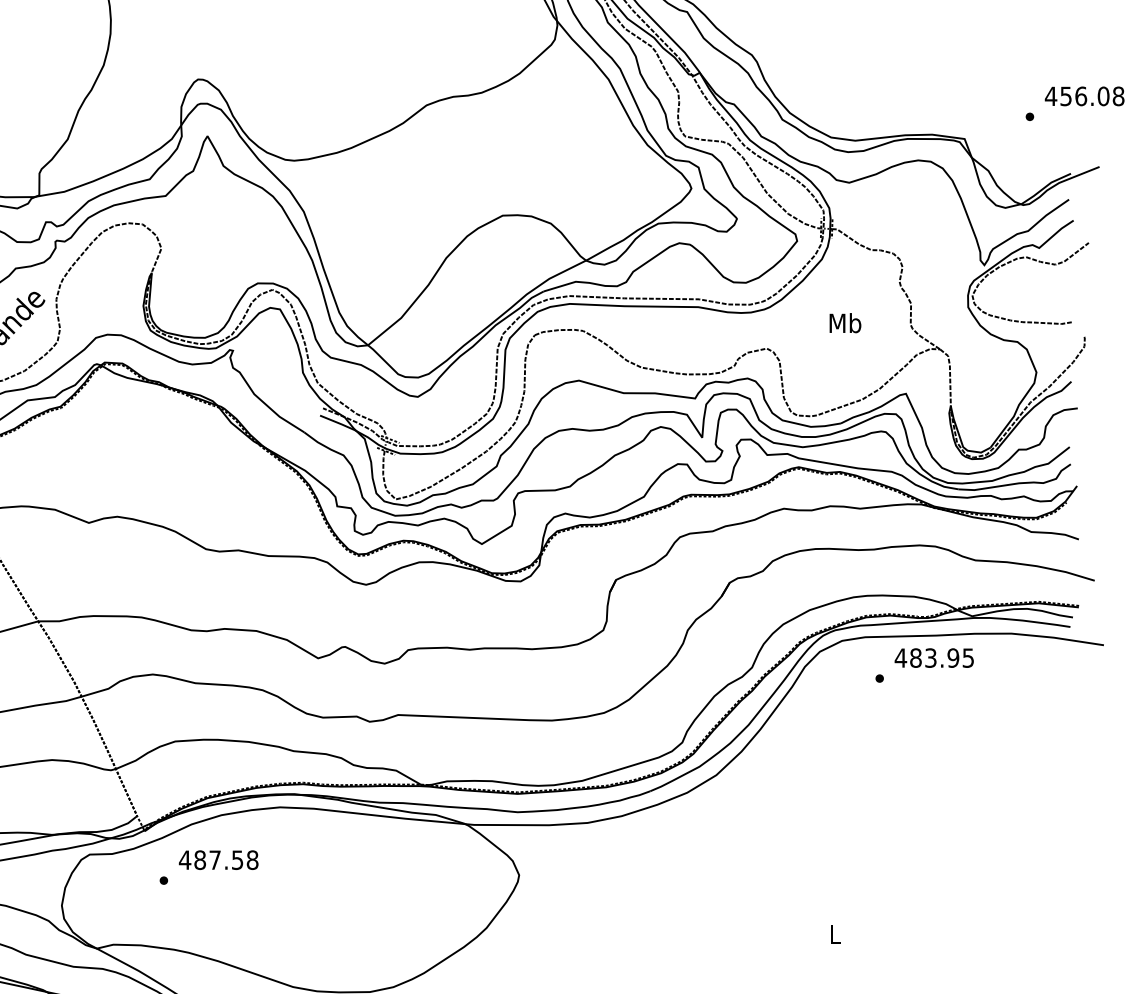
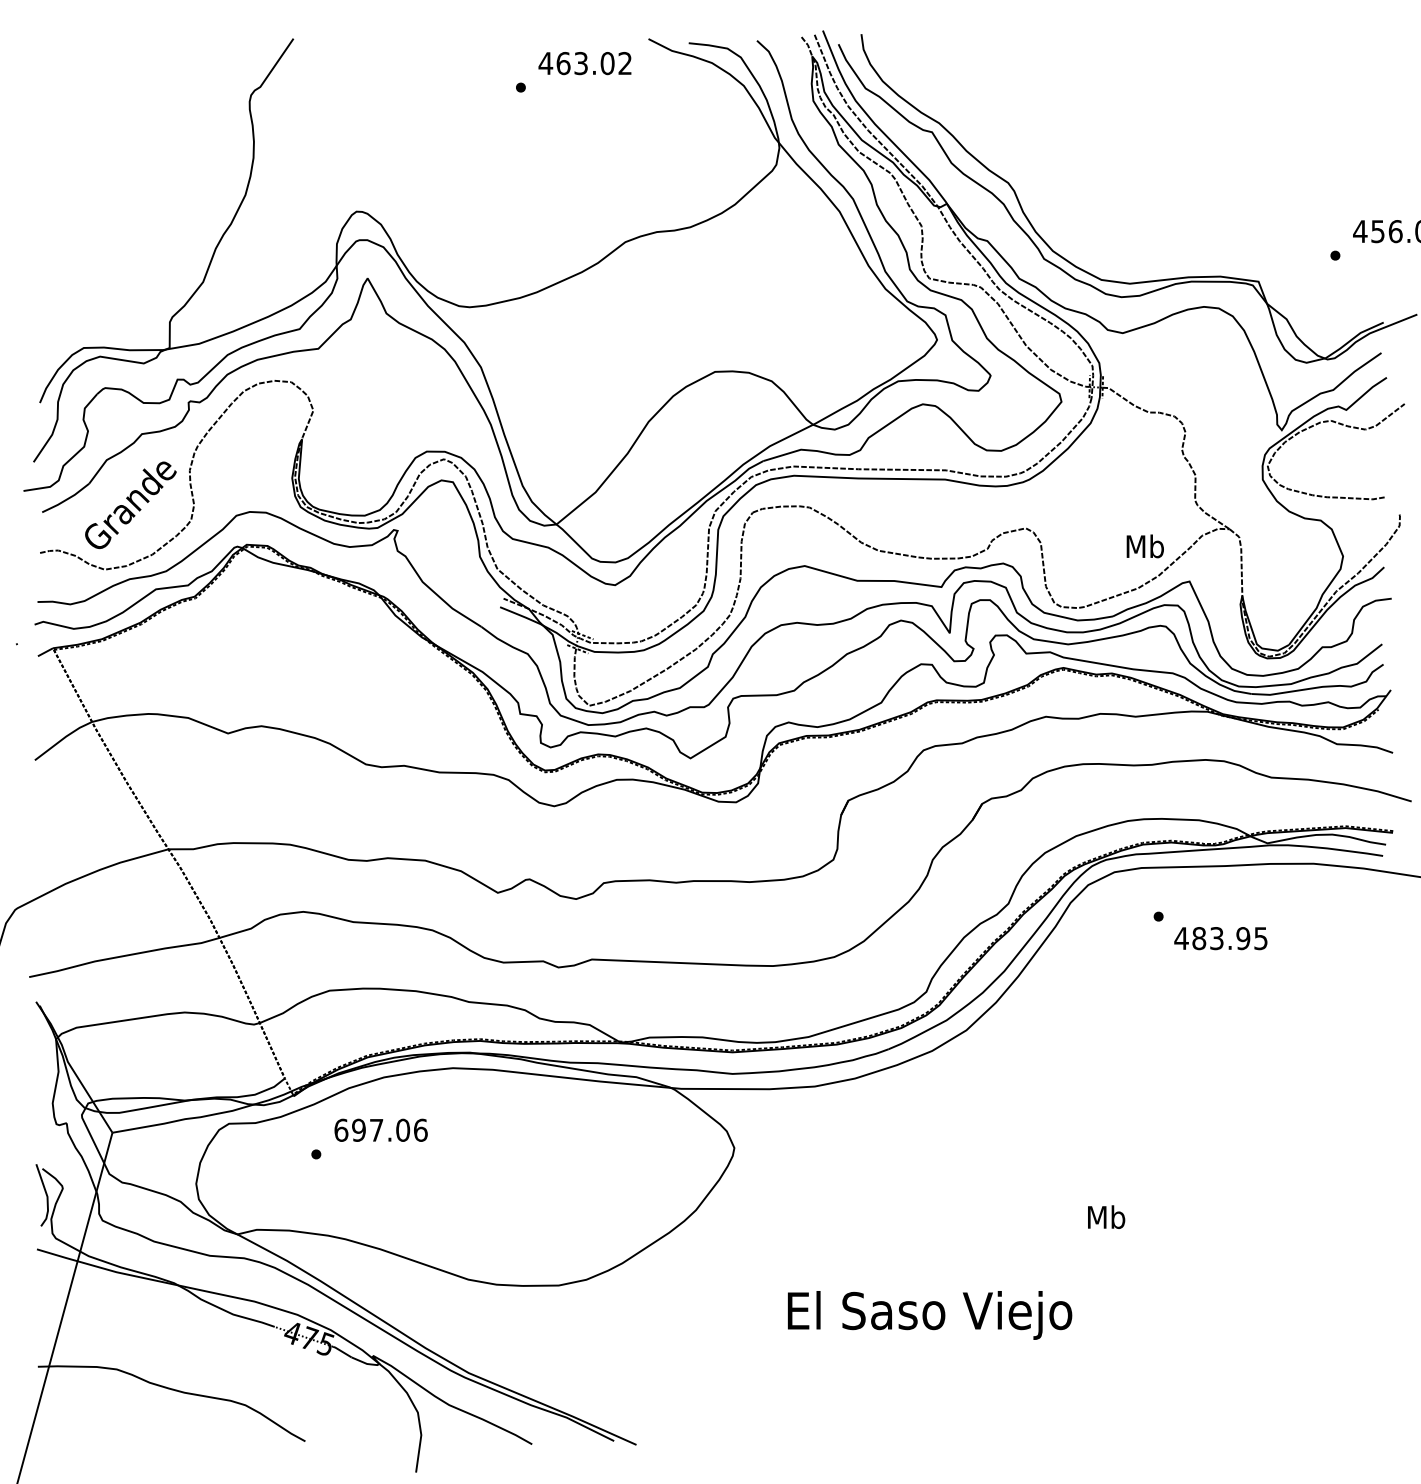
text: (844, 323) -> (1144, 546), moved
text: (933, 658) -> (1220, 938), moved
text: (218, 859) -> (380, 1129), 487.58 -> 697.06
text: (835, 933) -> (1106, 1216), L -> Mb

